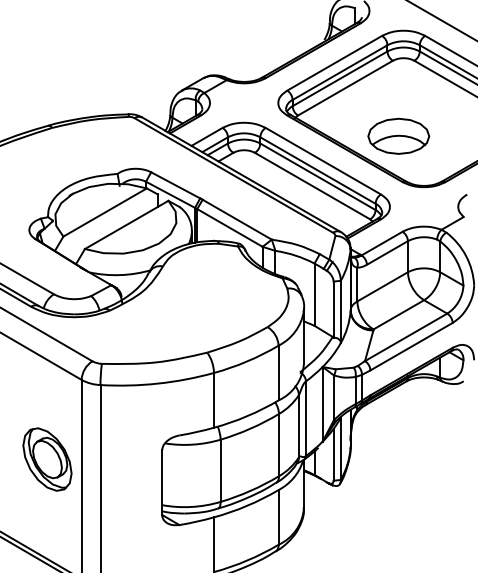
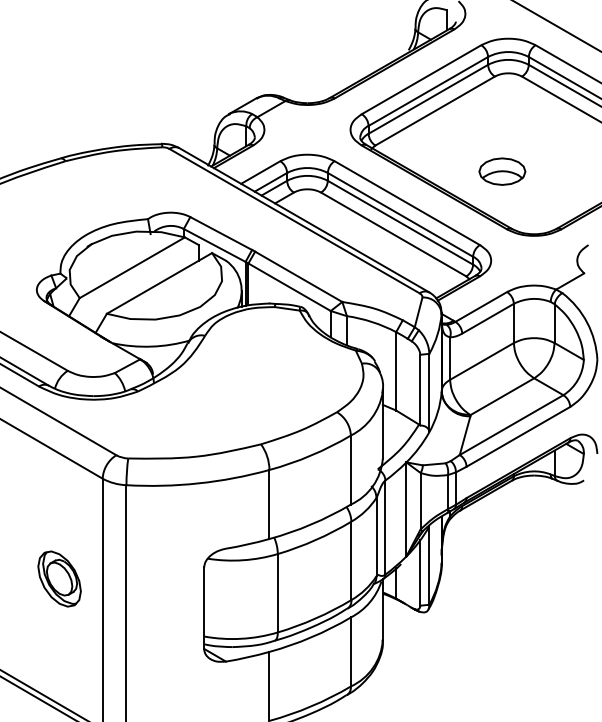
part: (398, 136) -> (502, 171), size x0.6
part: (47, 459) -> (59, 578), size x0.7

